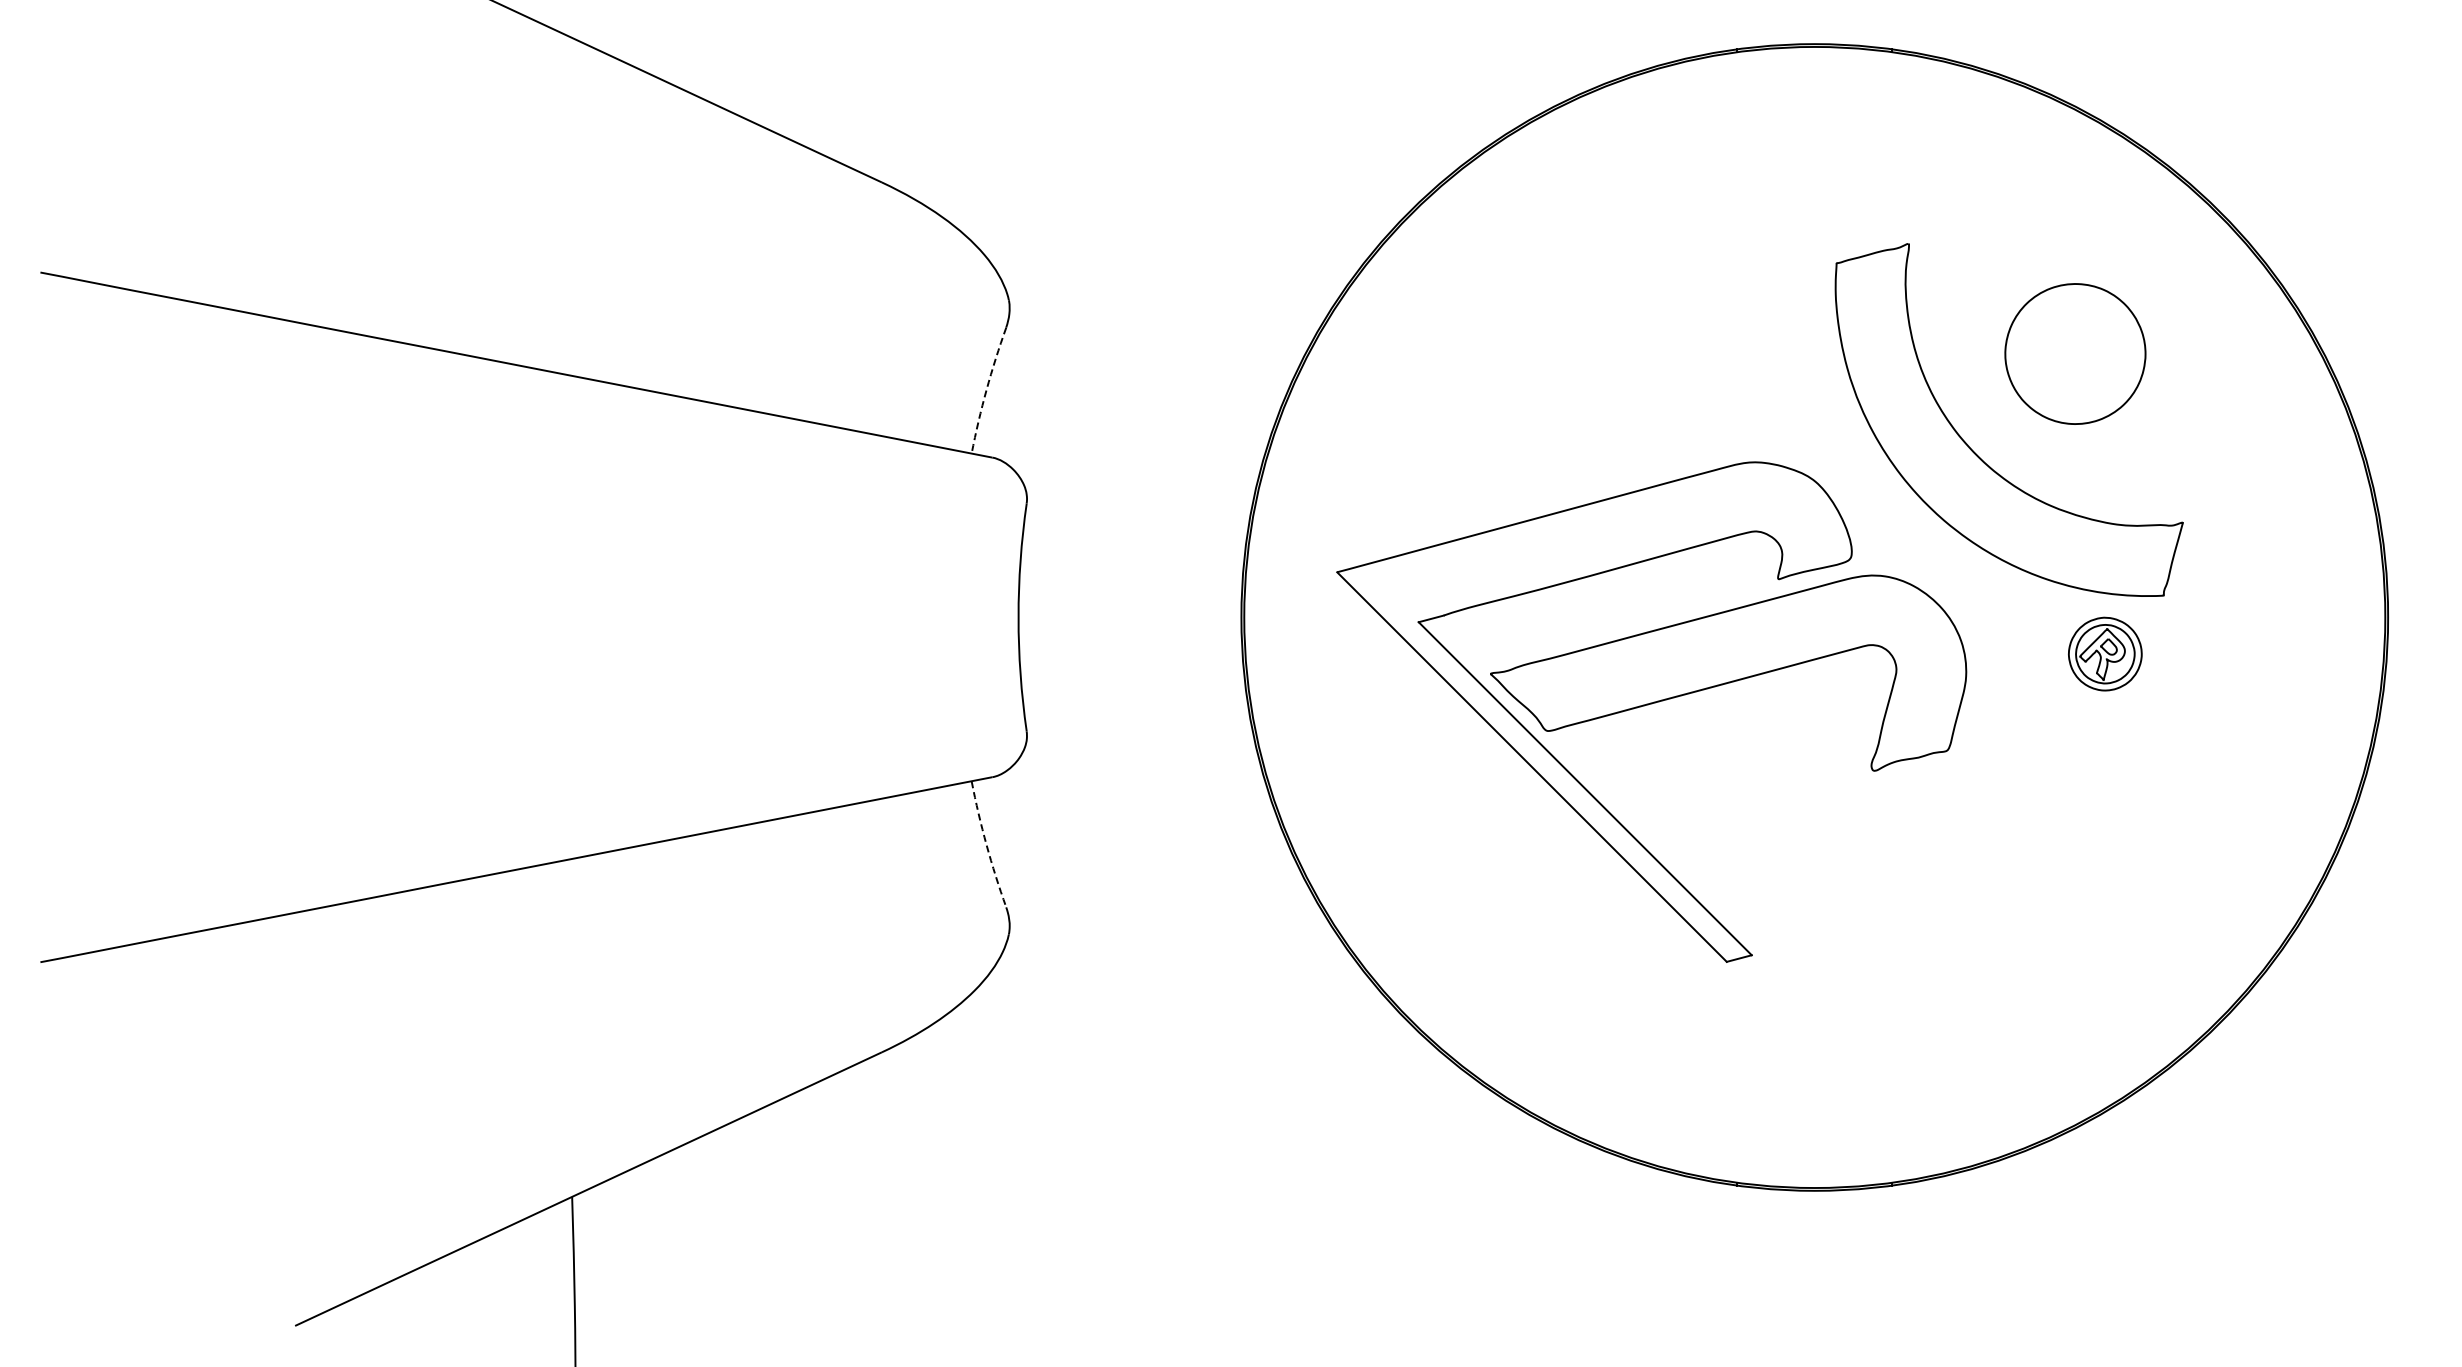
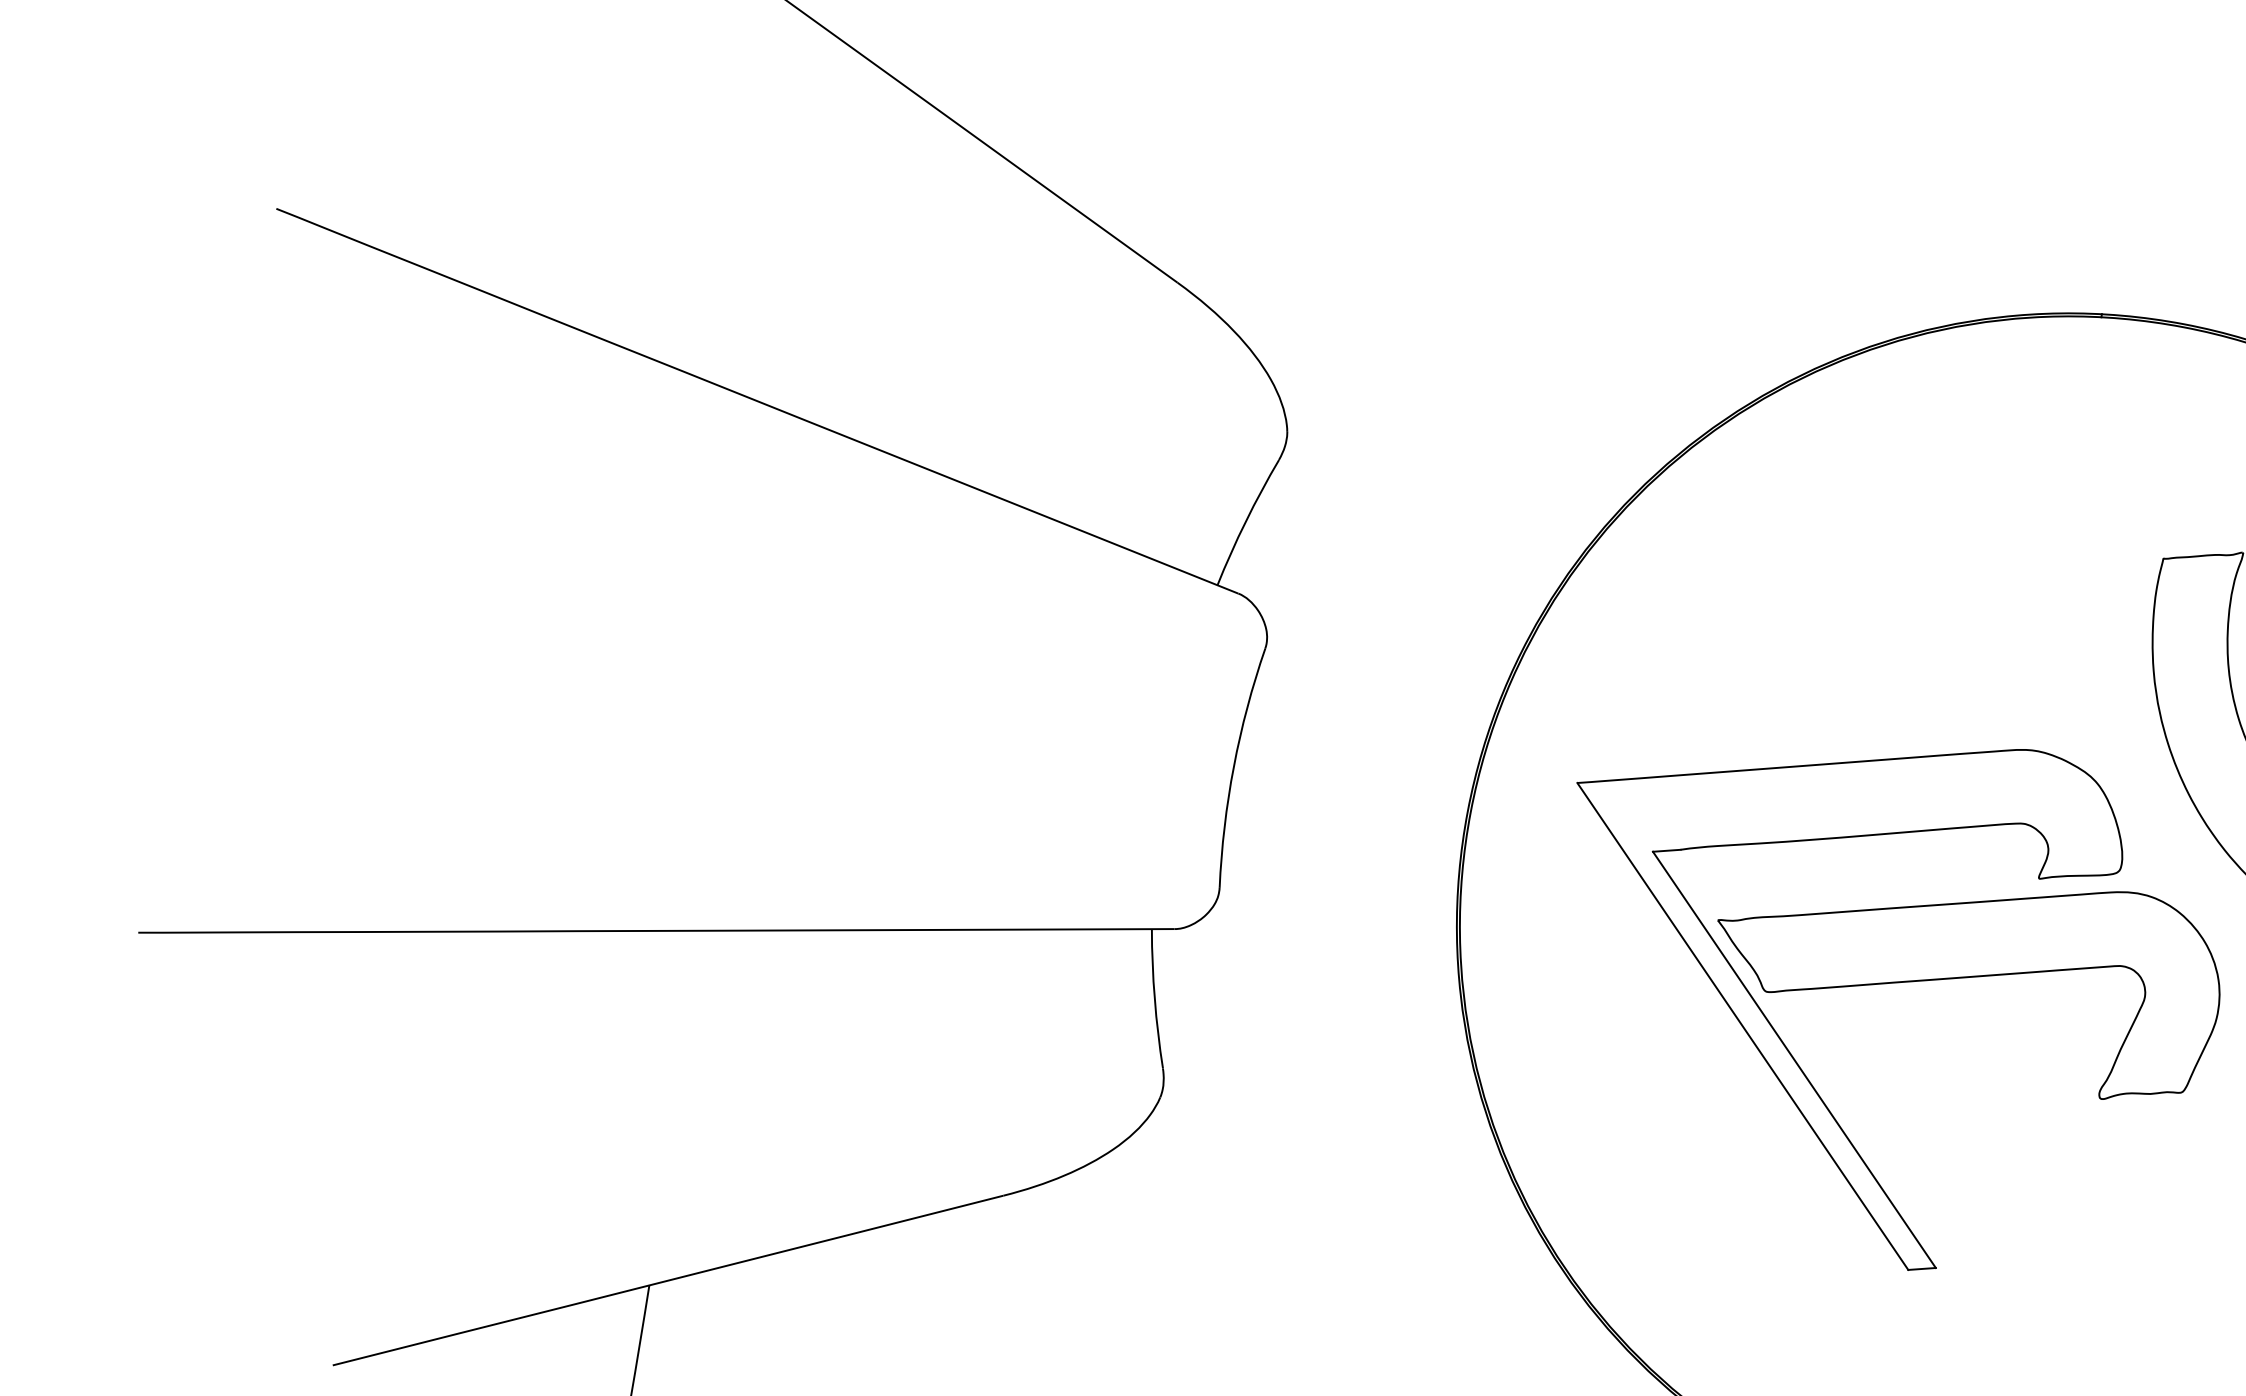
arc: (986, 389) -> (1245, 520), dashed -> solid
arc: (986, 845) -> (1154, 999), dashed -> solid

